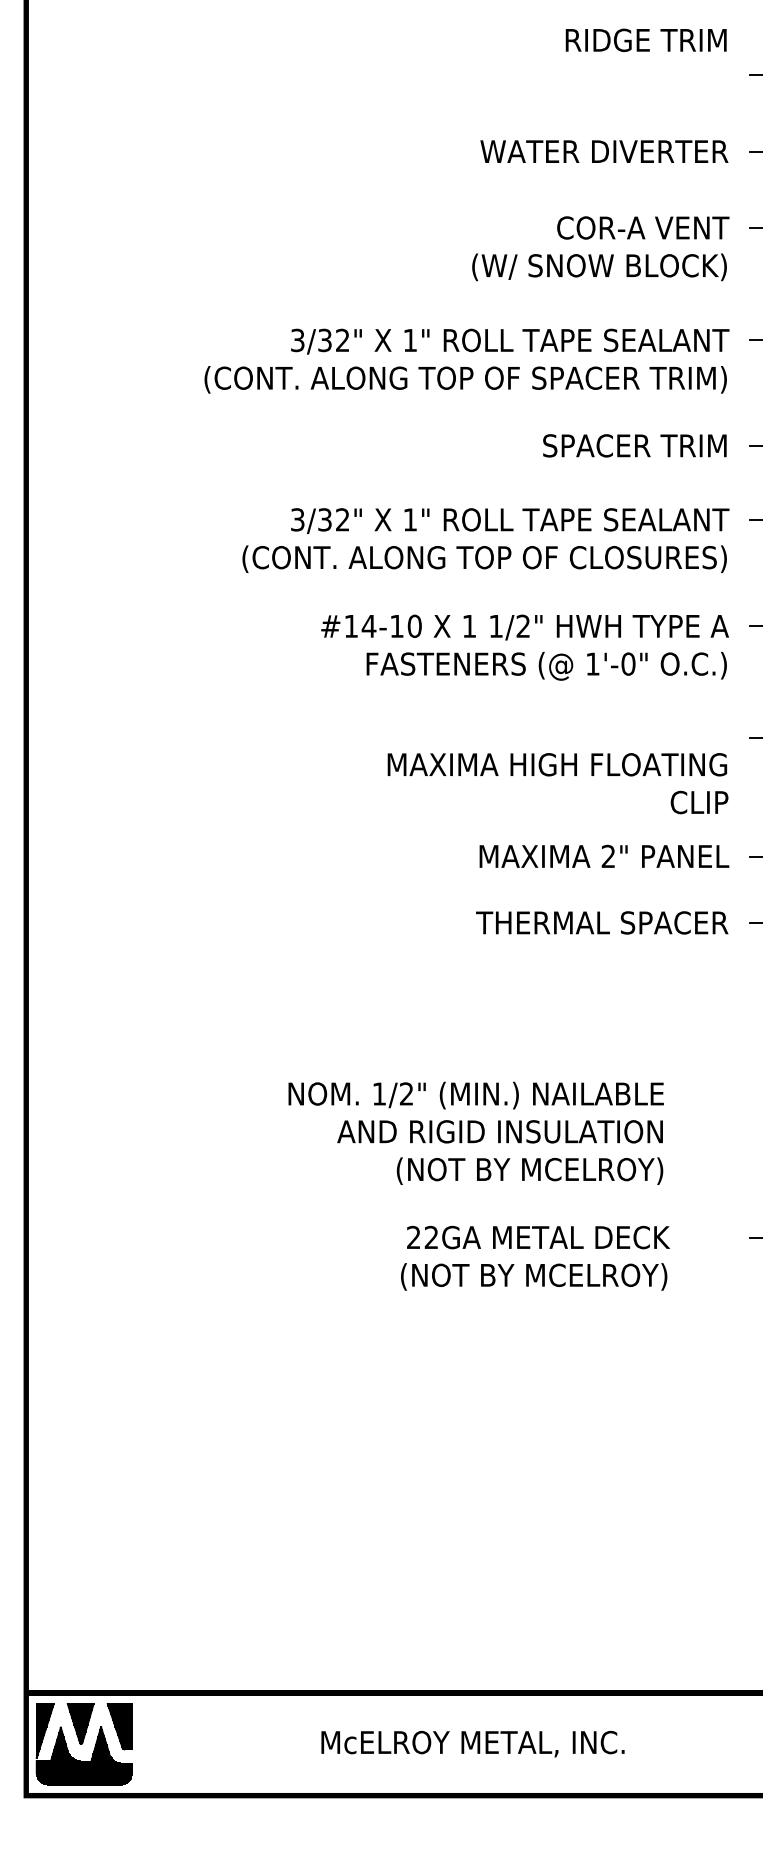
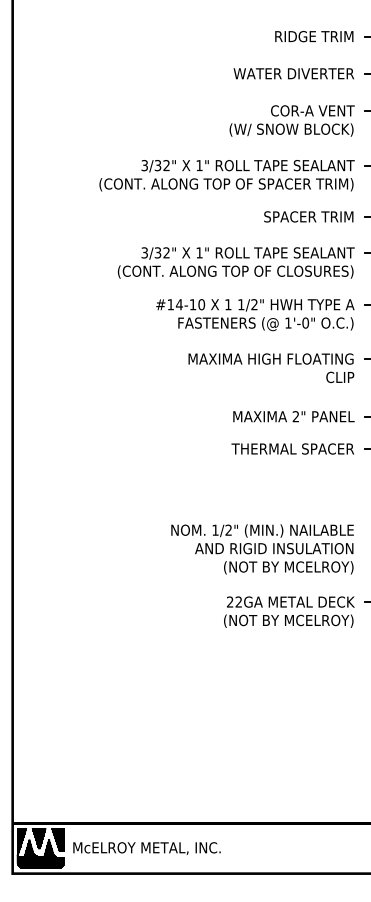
text: (646, 40) -> (314, 36), moved
text: (558, 784) -> (271, 368), moved
text: (476, 1133) -> (262, 549), moved
text: (535, 1256) -> (289, 611), moved
text: (471, 1743) -> (146, 848), moved

